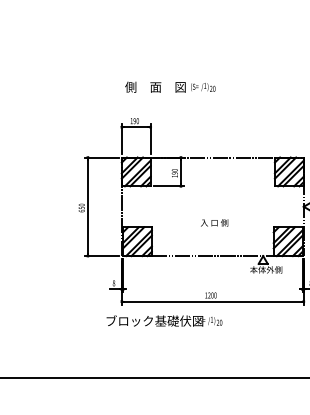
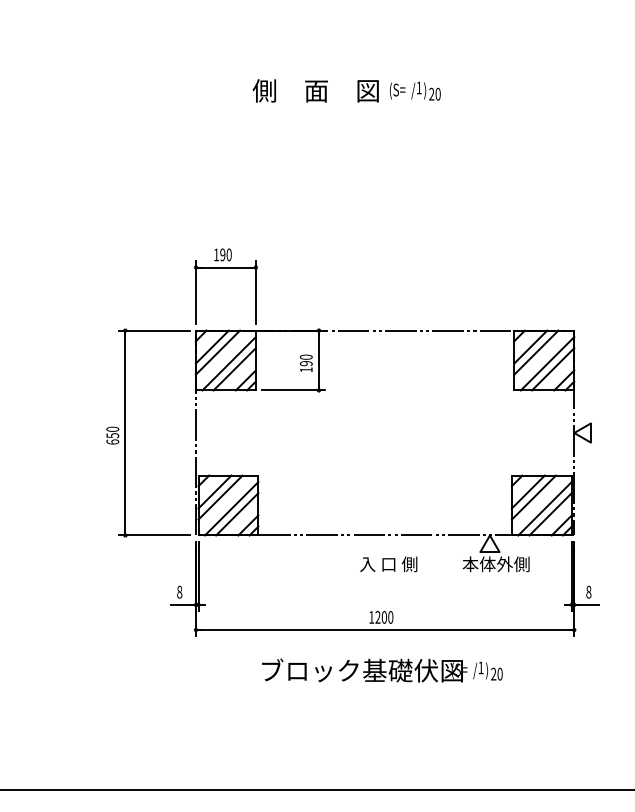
text: (170, 86) -> (347, 89), moved
text: (214, 222) -> (388, 563), moved
text: (164, 320) -> (382, 669), moved

